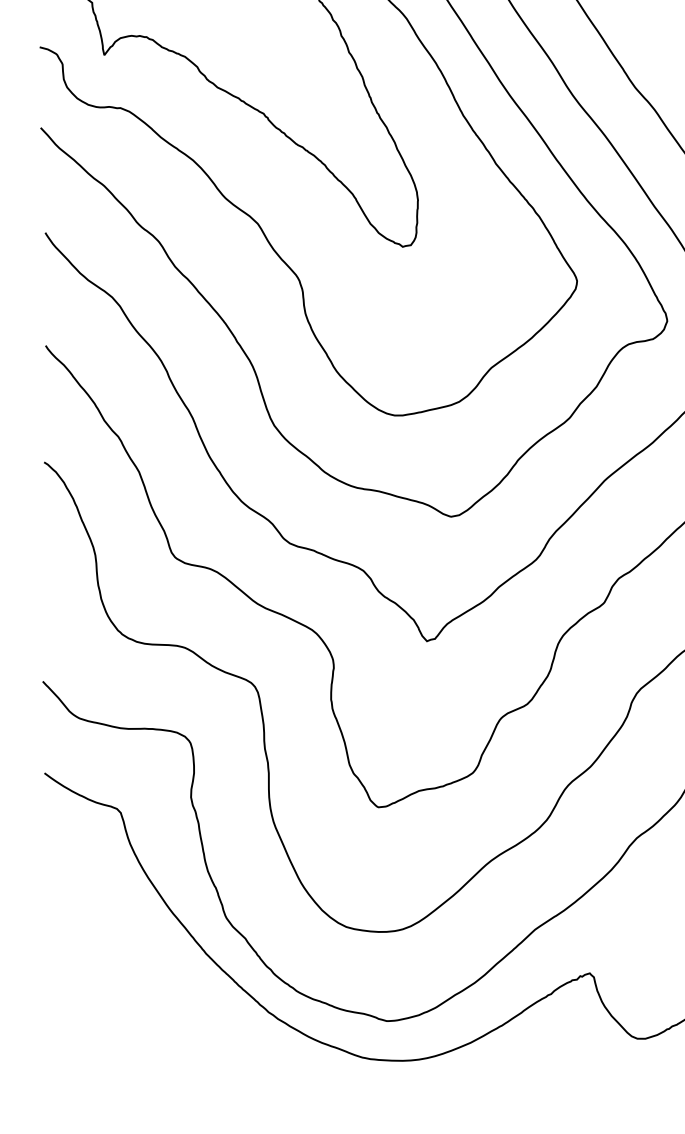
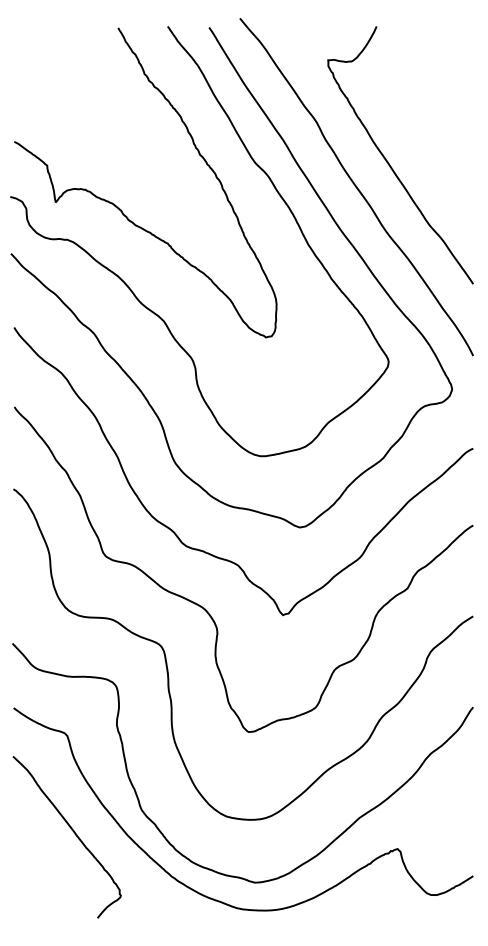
curve: (128, 948) -> (72, 831), added

